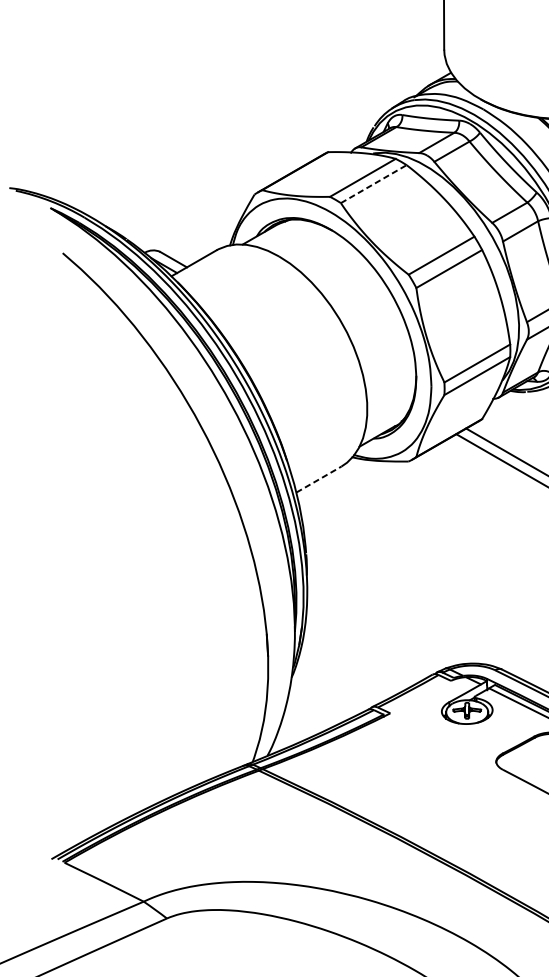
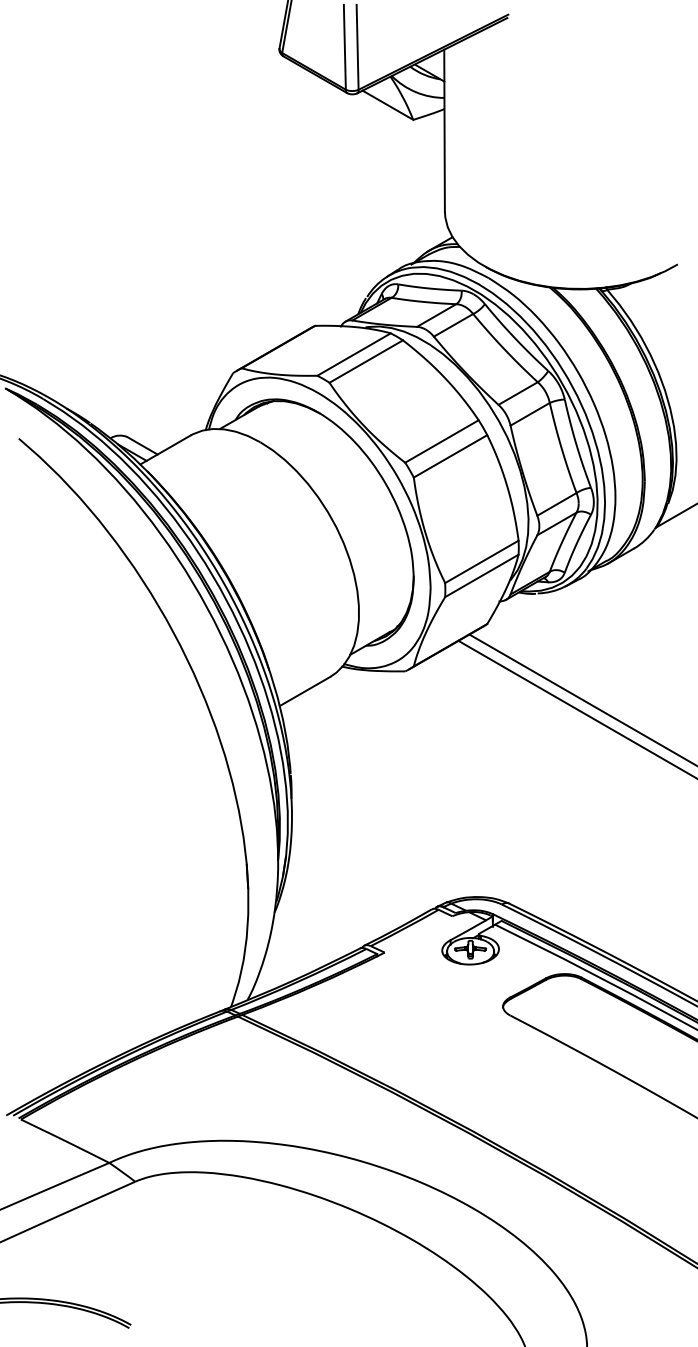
line: (374, 184) -> (366, 361), dashed -> solid
line: (319, 479) -> (305, 691), dashed -> solid

